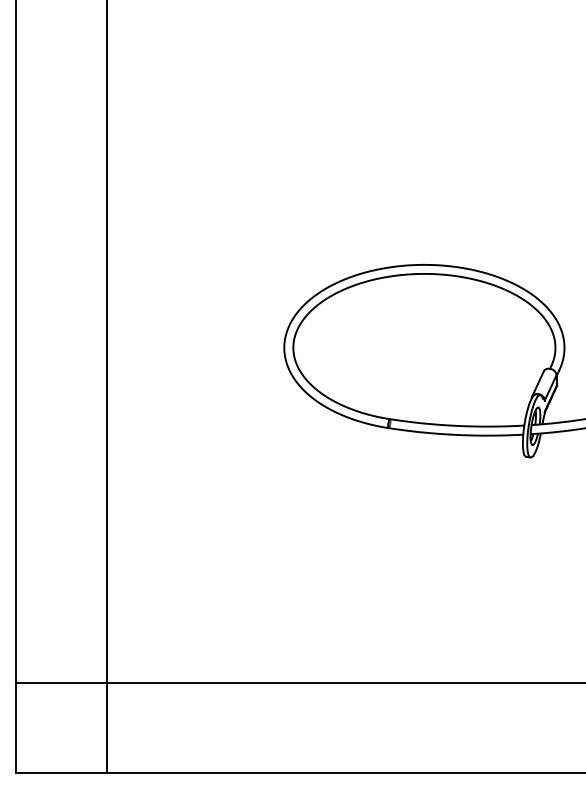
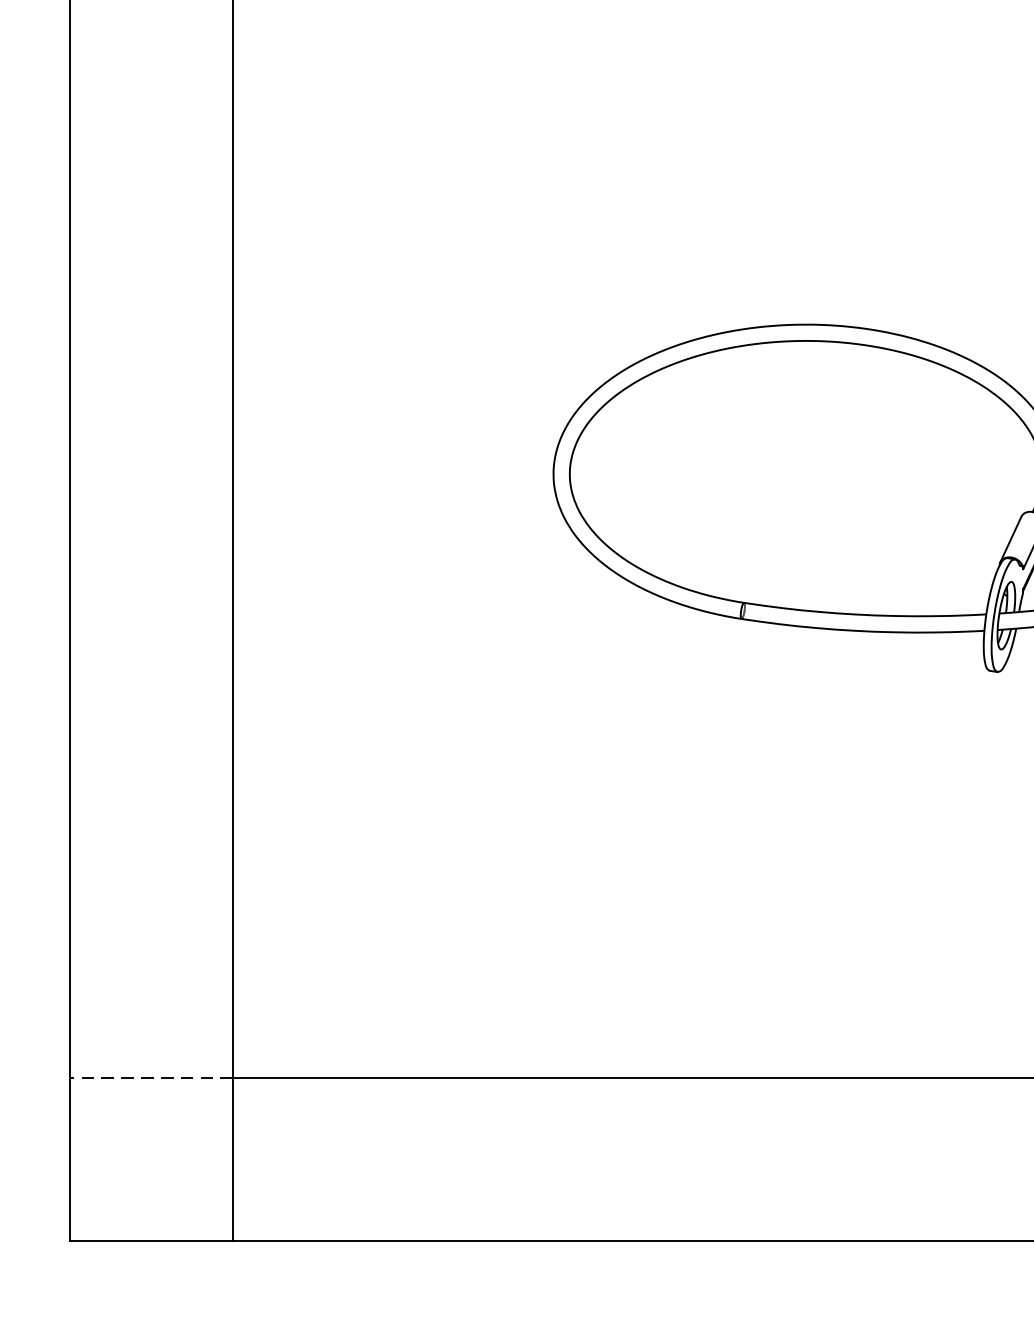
line: (60, 682) -> (149, 1077), solid -> dashed

